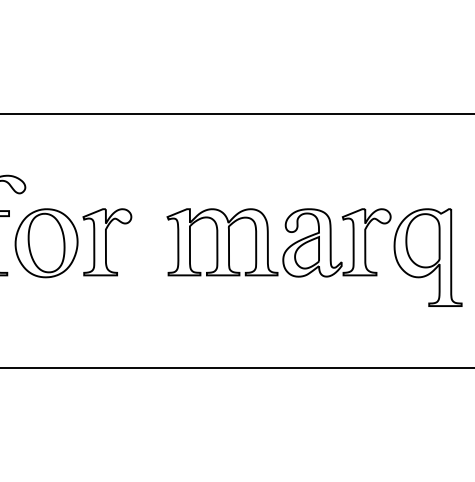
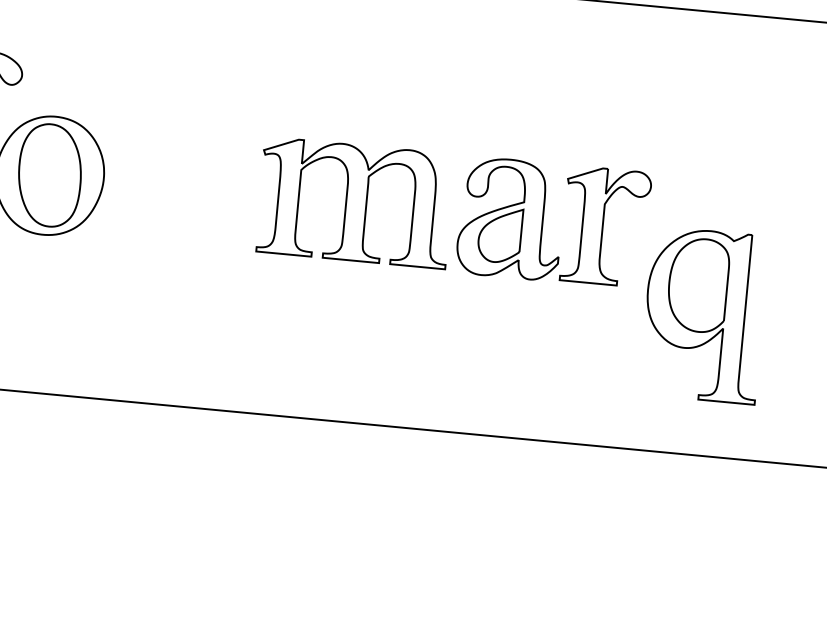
part: (107, 242) -> (155, 184), removed
part: (427, 257) -> (703, 314), moved

